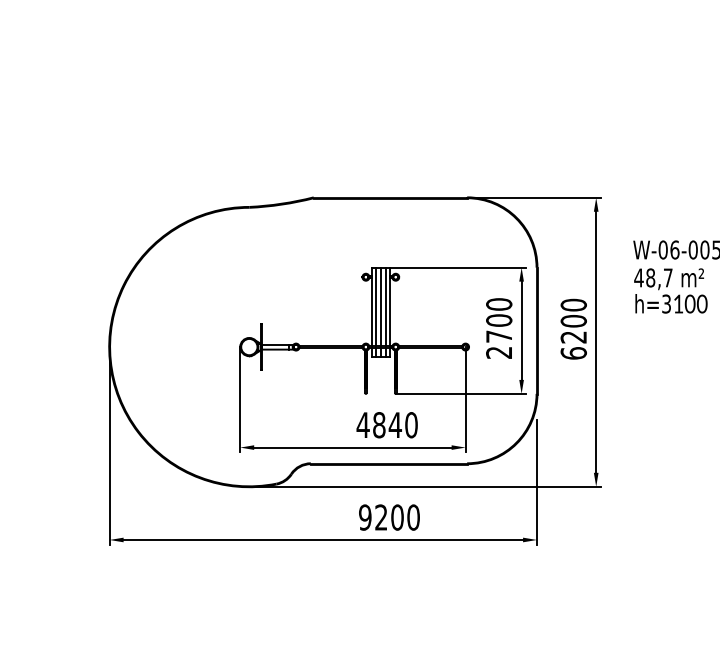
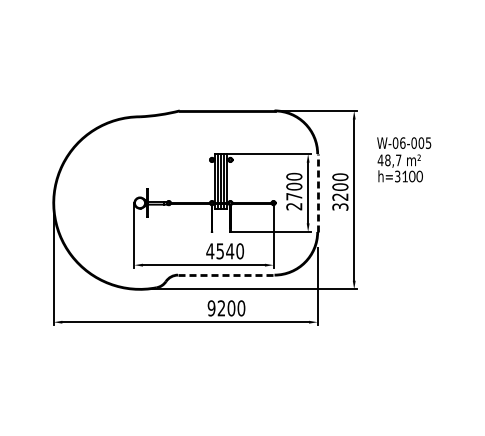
line: (536, 331) -> (317, 193), solid -> dashed
text: (573, 352) -> (340, 206), 6200 -> 3200
text: (379, 425) -> (220, 251), 4840 -> 4540
line: (389, 464) -> (226, 275), solid -> dashed

